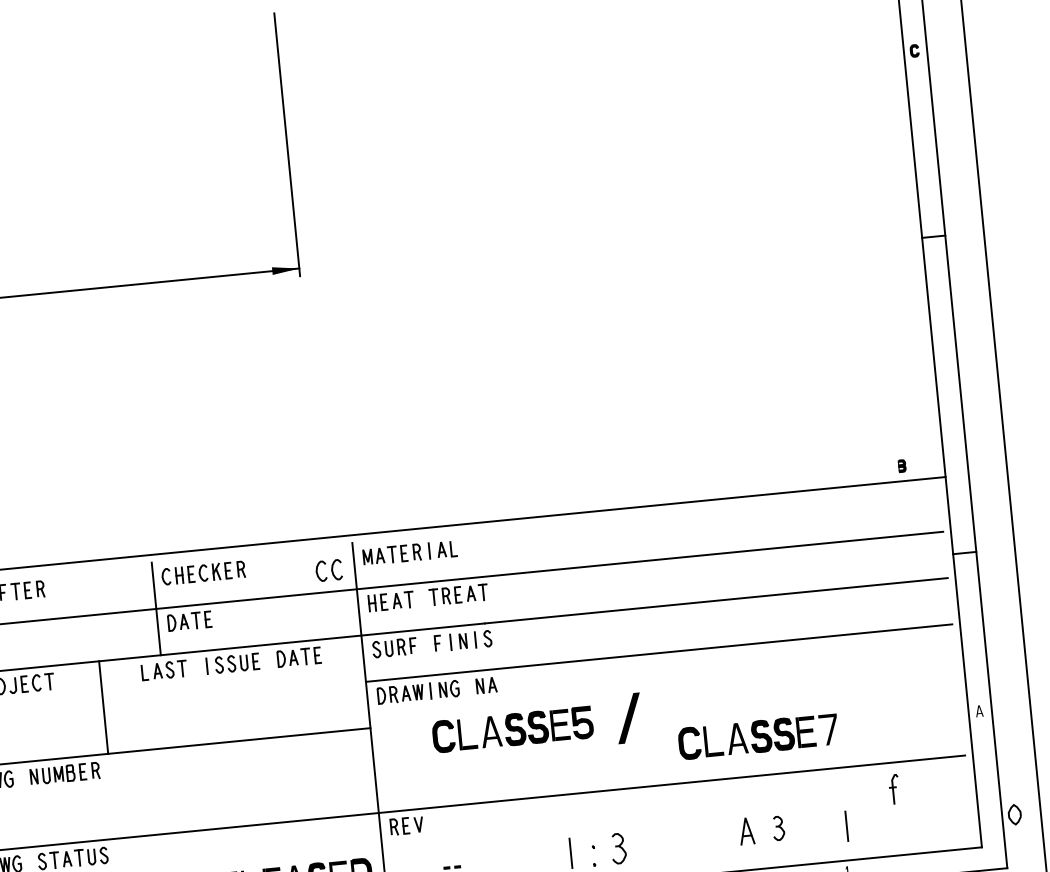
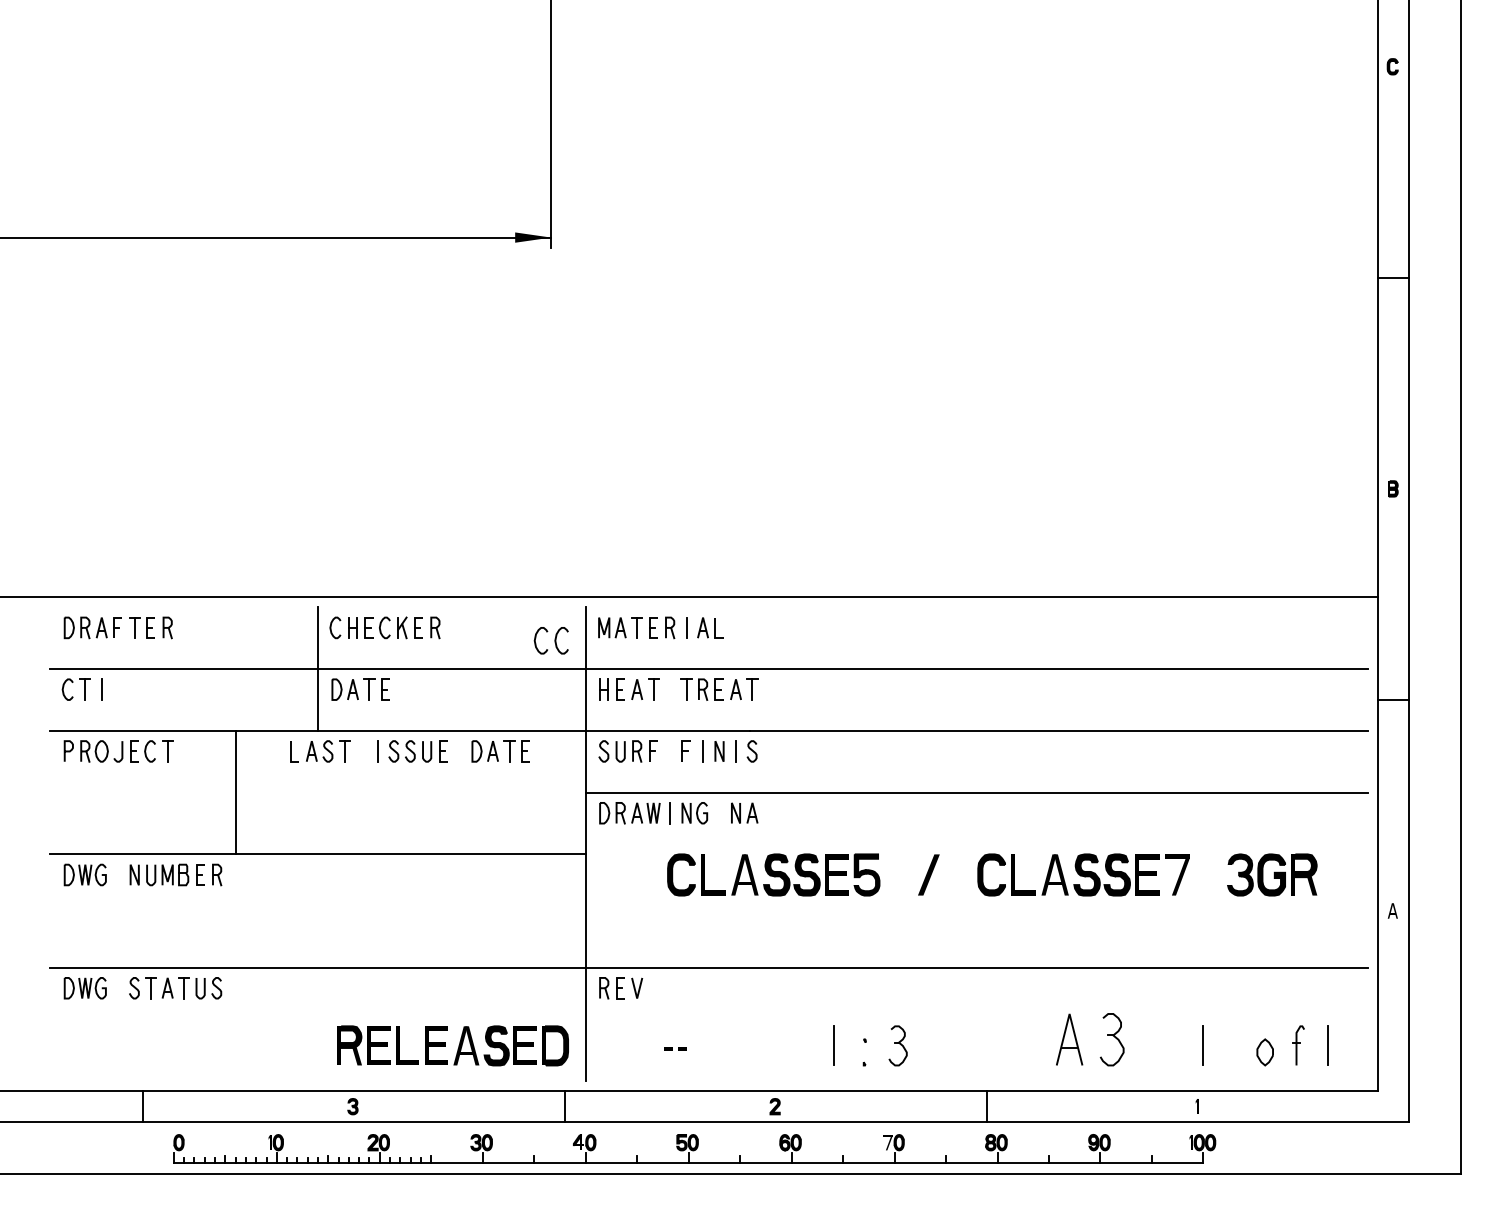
part: (914, 50) -> (1392, 66), moved
part: (902, 465) -> (1393, 488), moved
part: (886, 692) -> (1272, 874), added
part: (628, 718) -> (928, 874), size x0.62
part: (758, 736) -> (1083, 874), moved
part: (894, 789) -> (1298, 1045), moved
part: (1014, 814) -> (1264, 1052), moved
line: (940, 816) -> (1327, 1045), added
part: (778, 828) -> (1111, 1039), size x1.67
part: (746, 831) -> (1069, 1039), size x1.43

